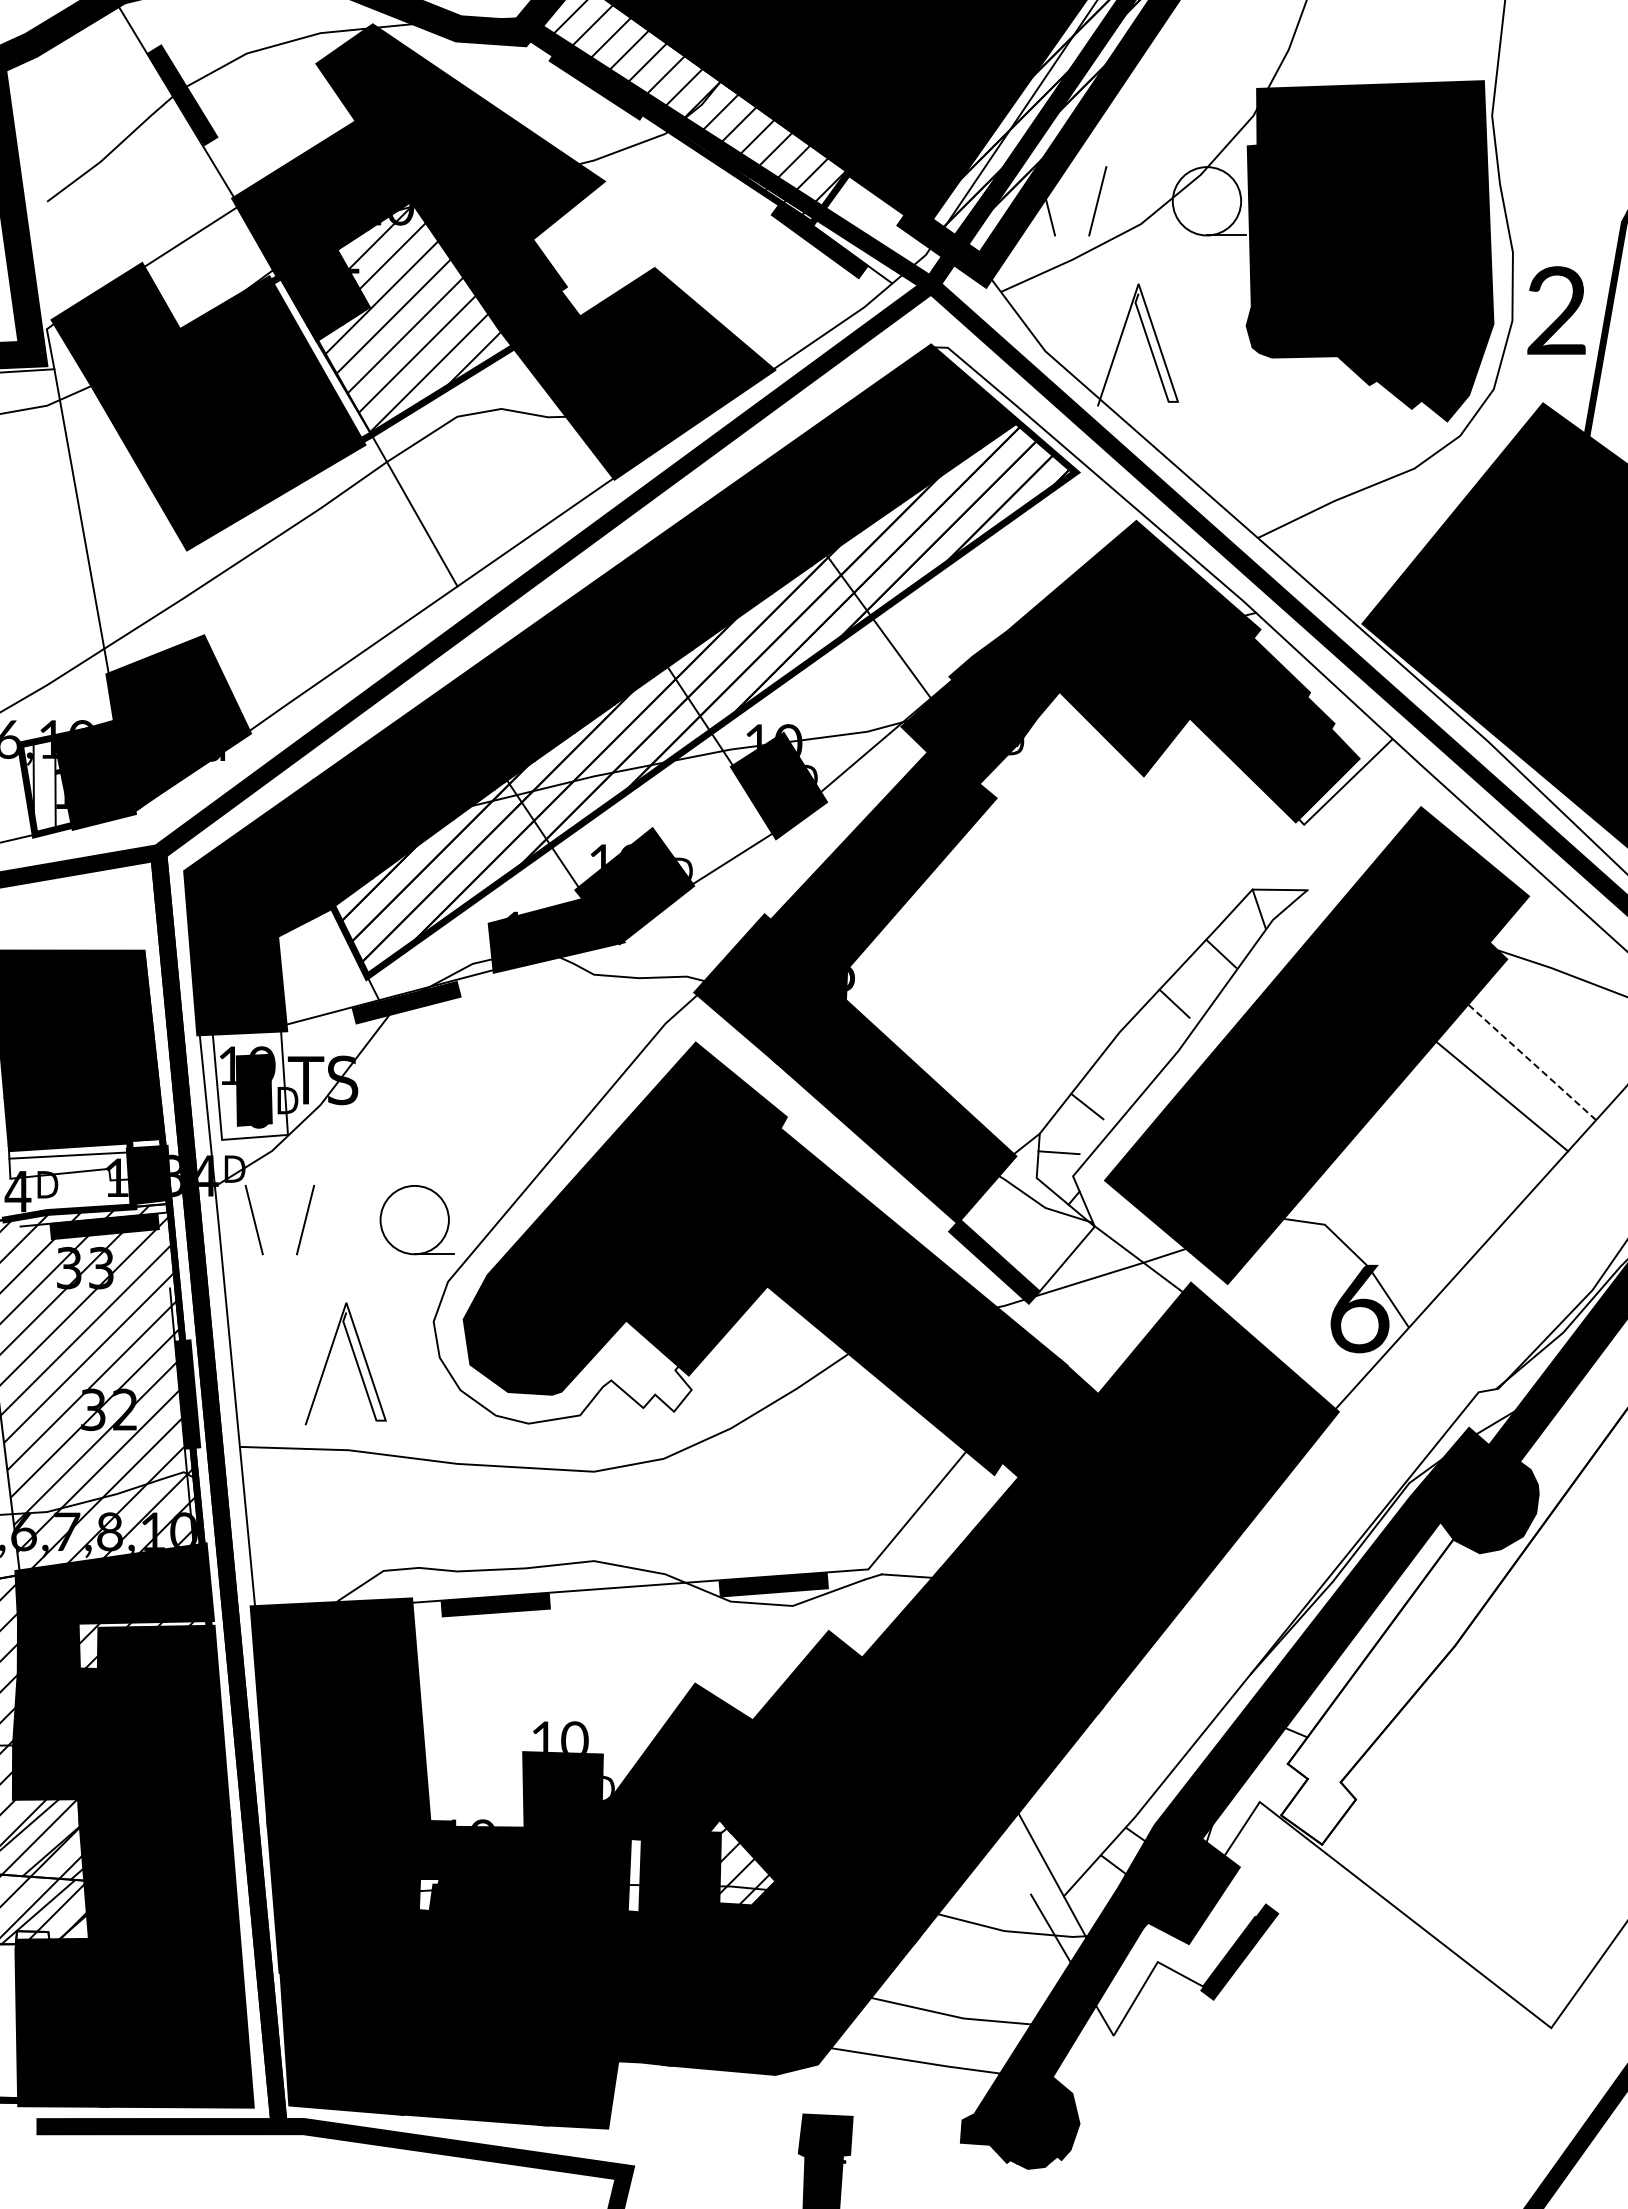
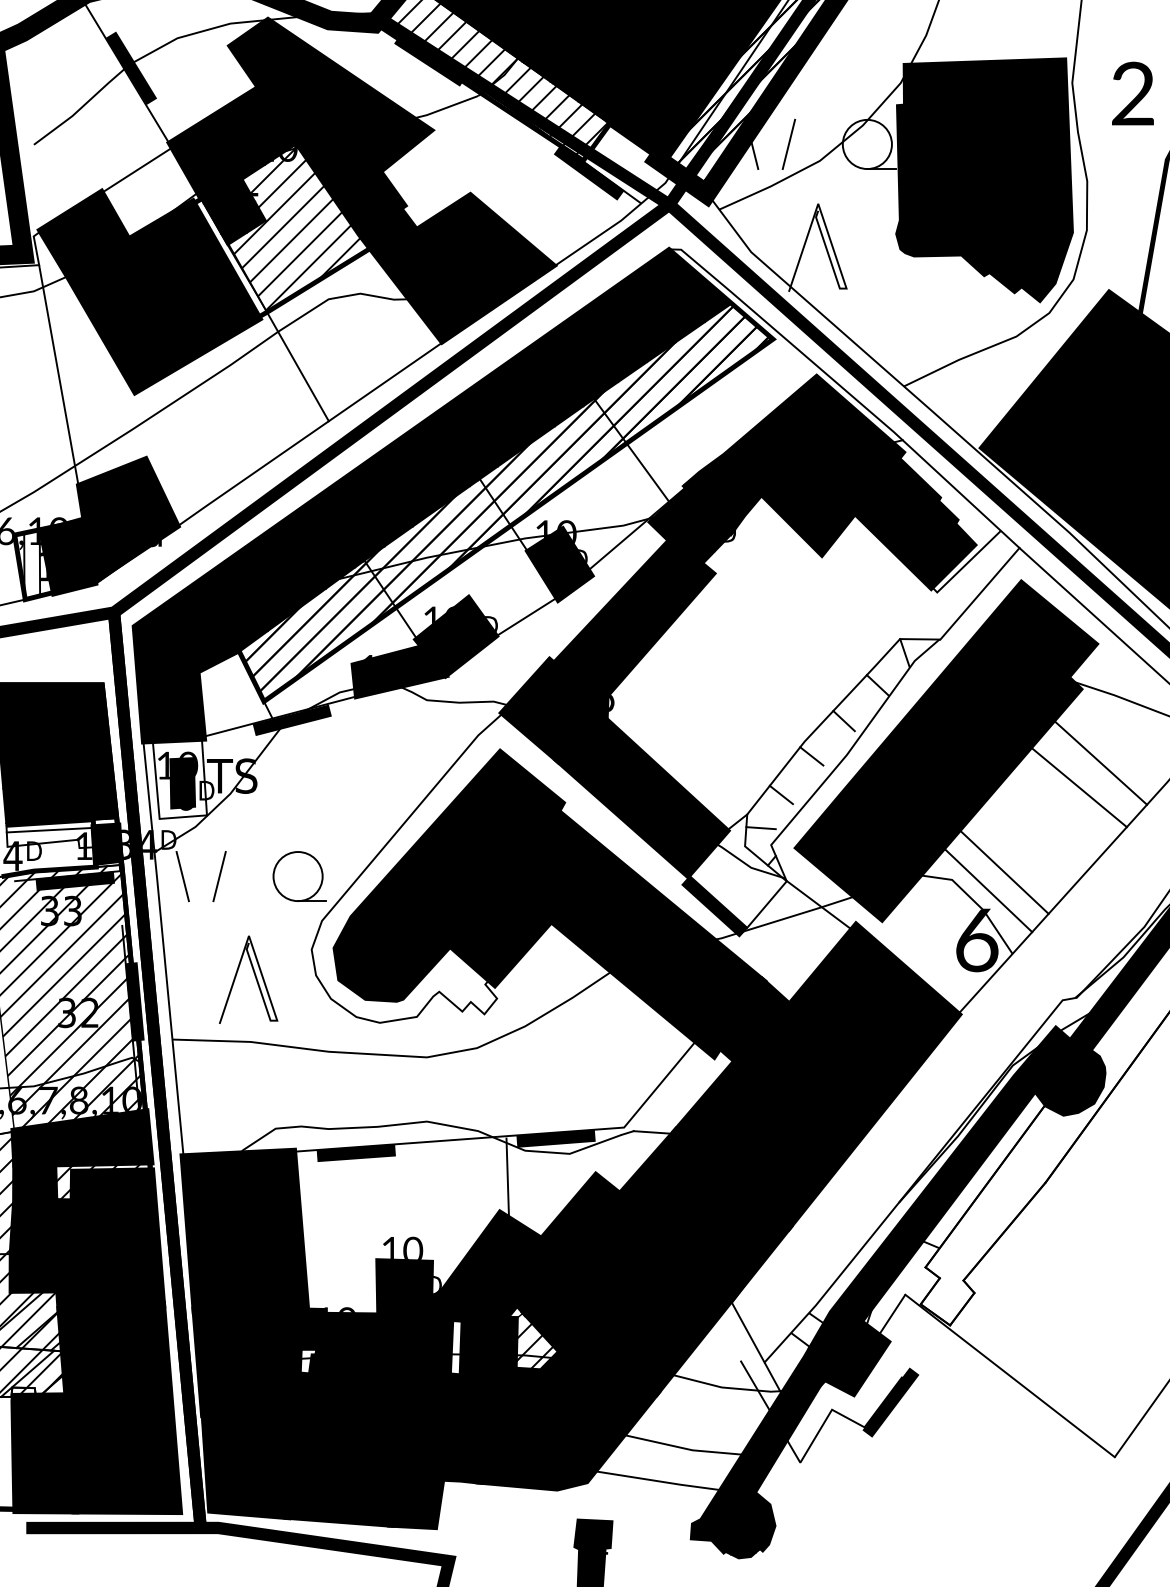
text: (1556, 310) -> (1132, 93), moved
line: (1363, 826) -> (979, 593), added
line: (1129, 1052) -> (811, 756), added
line: (1530, 1060) -> (1099, 761), dashed -> solid
line: (1396, 1212) -> (1003, 871), added
line: (1373, 1238) -> (987, 889), added
line: (706, 1637) -> (507, 1176), added

